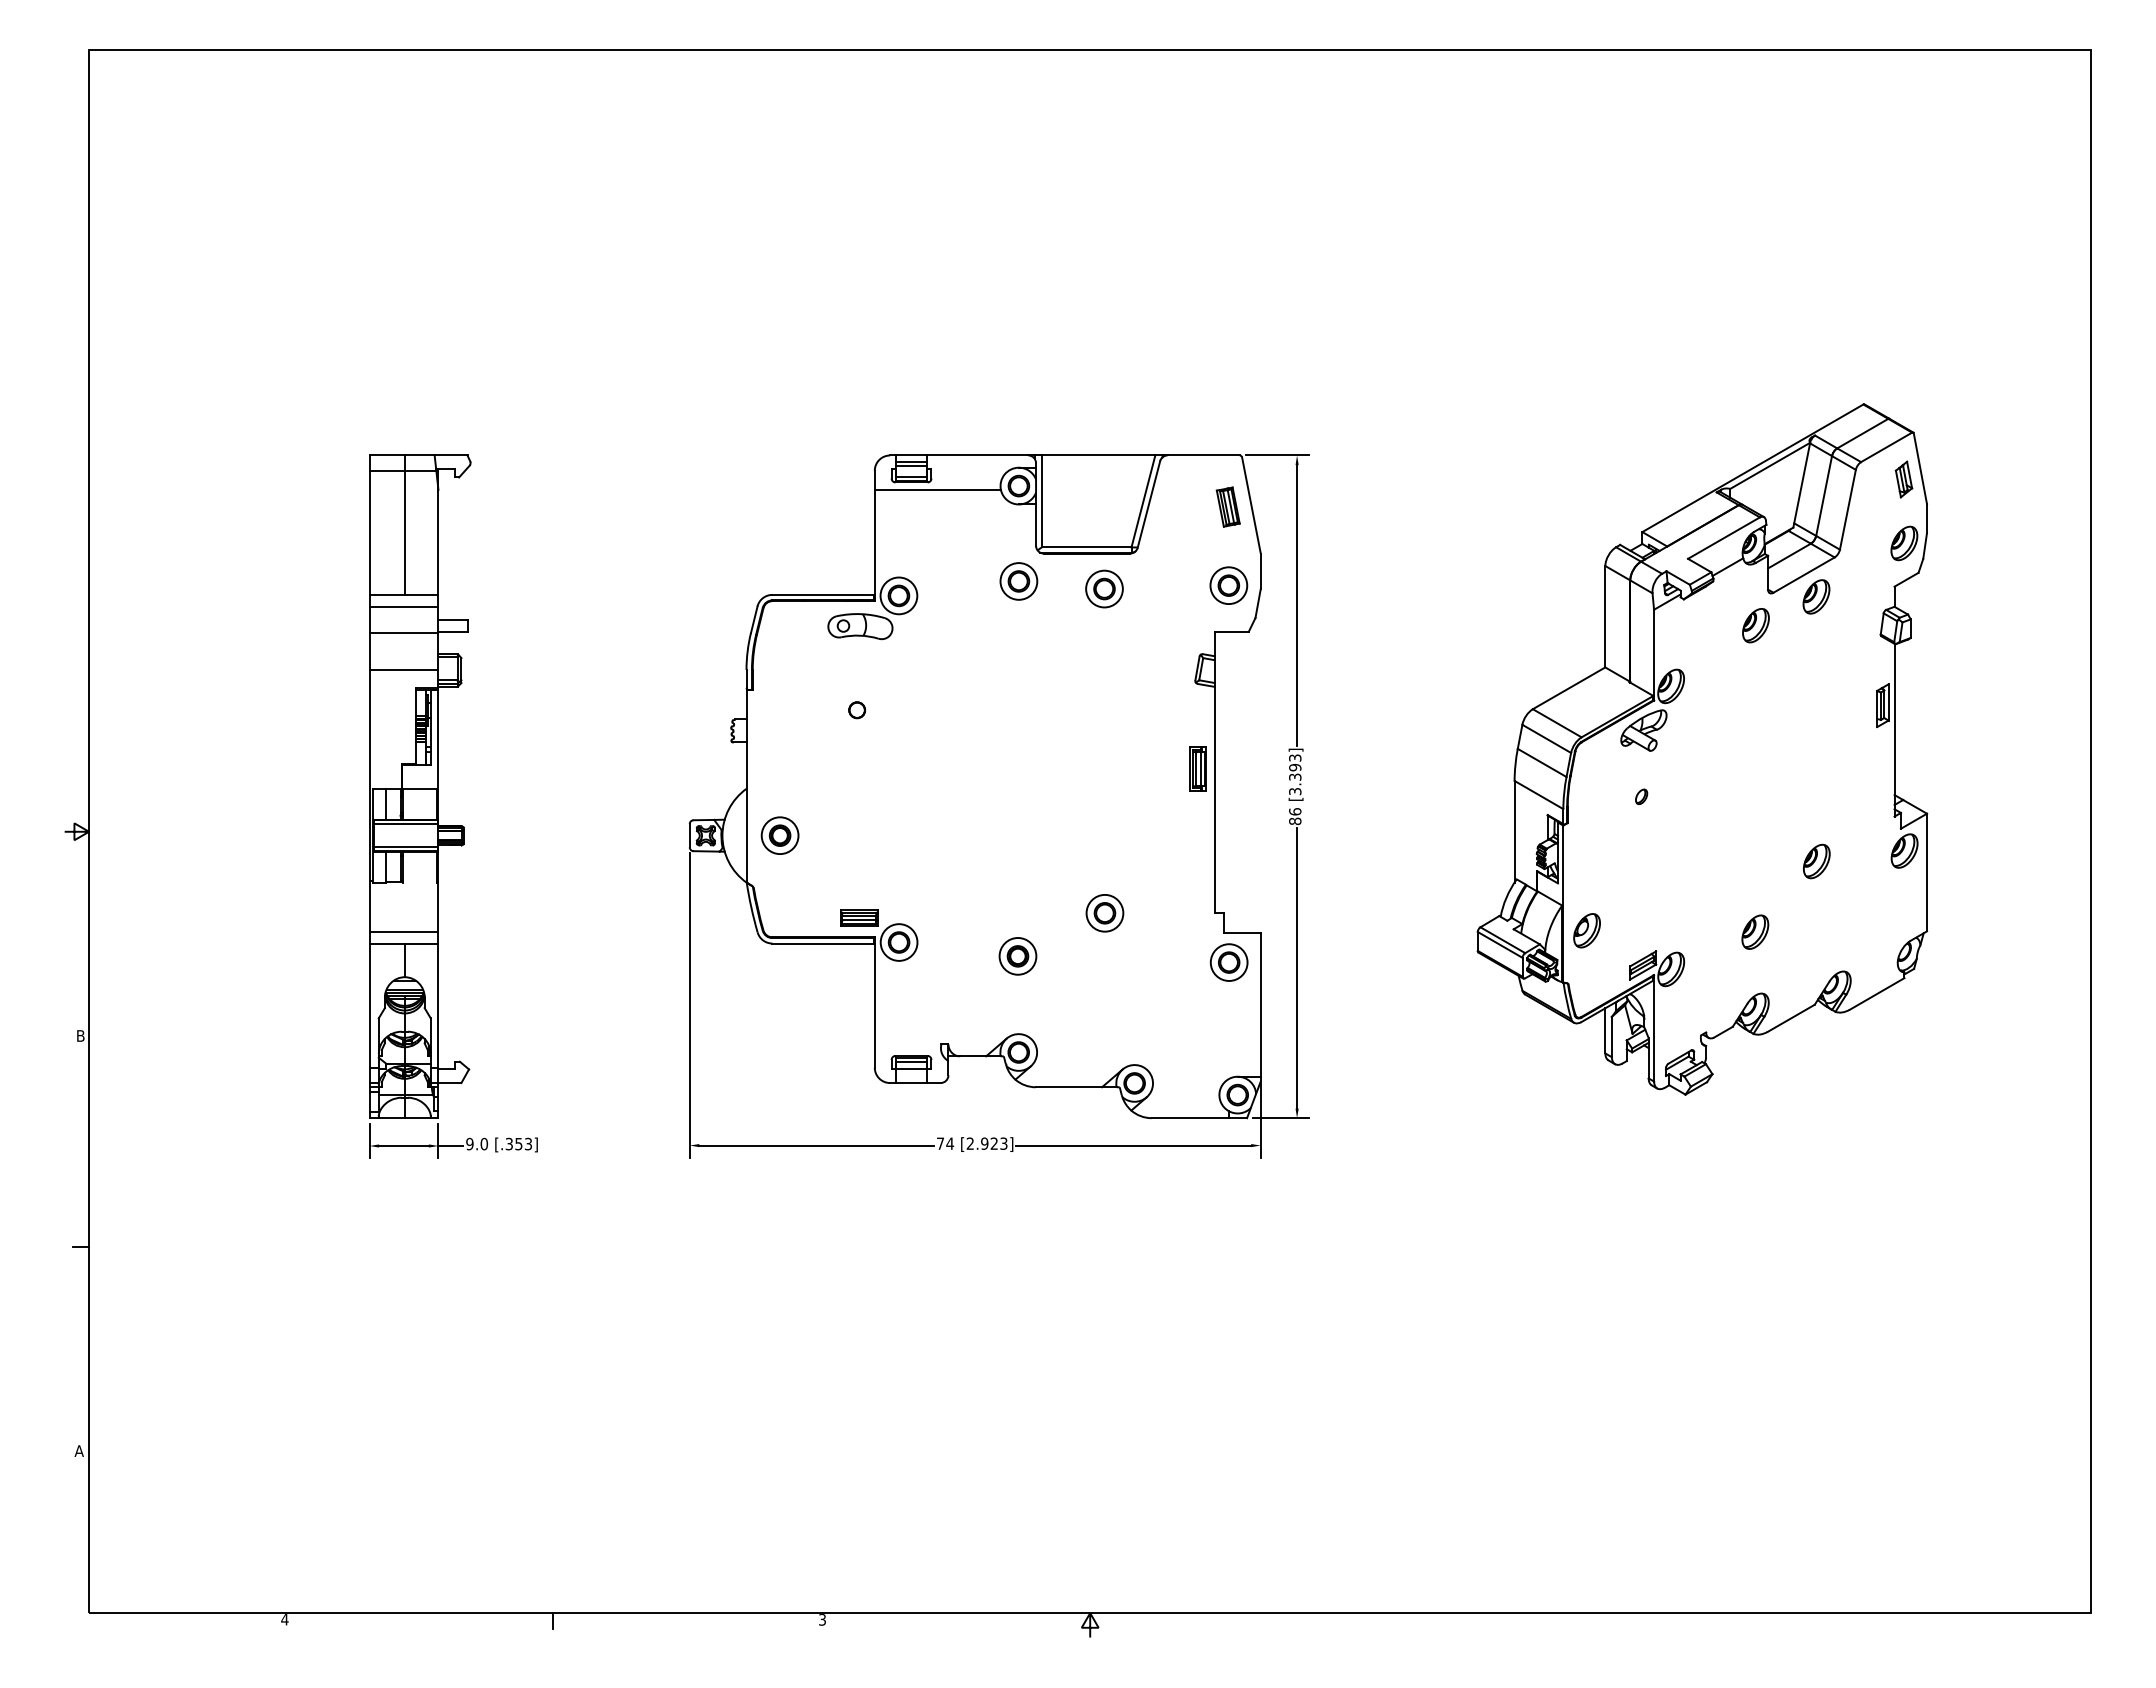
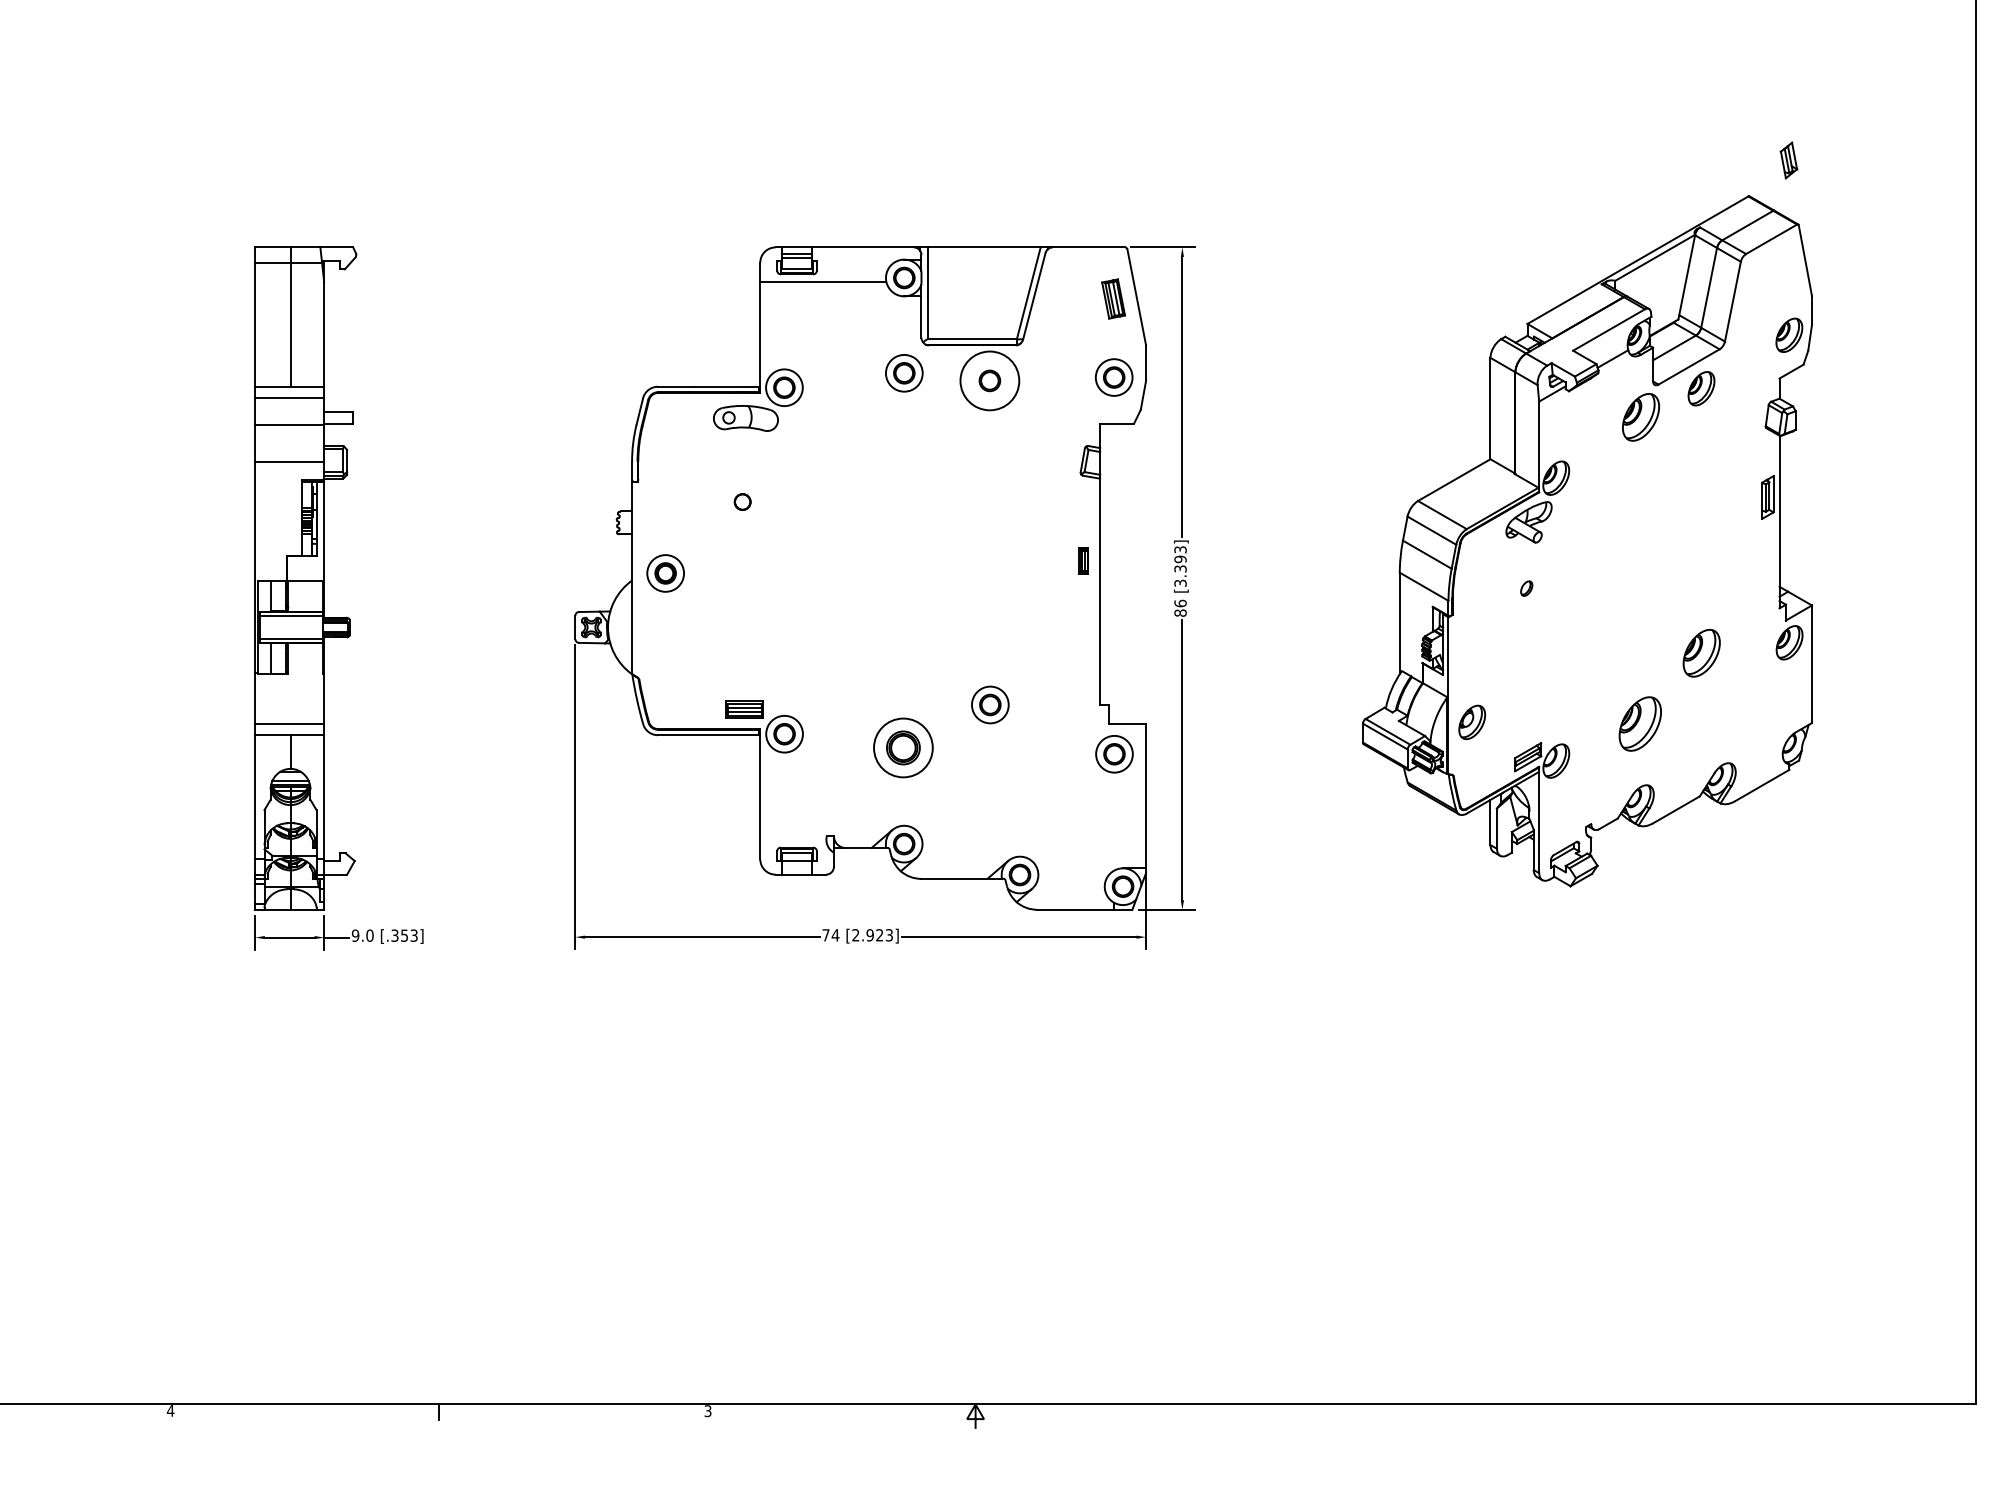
part: (1903, 479) -> (1788, 160), moved
circle: (1104, 588) -> (989, 380), size x1.6
part: (1755, 625) -> (1640, 417), size x1.4
part: (1197, 768) -> (1082, 560), size x0.6
part: (779, 835) -> (665, 573), moved
part: (1816, 861) -> (1701, 653), size x1.4
part: (1755, 931) -> (1640, 723), size x1.6
part: (1017, 956) -> (902, 748), size x1.6

